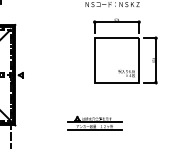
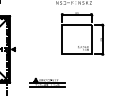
part: (95, 122) -> (47, 82), moved

